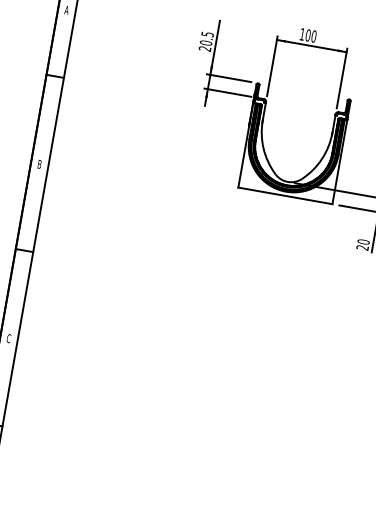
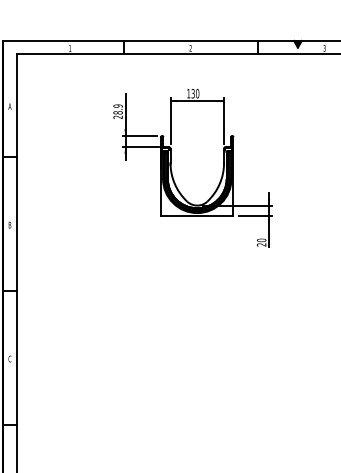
text: (307, 35) -> (192, 93), 100 -> 130
text: (206, 38) -> (117, 109), 20.5 -> 28.9

